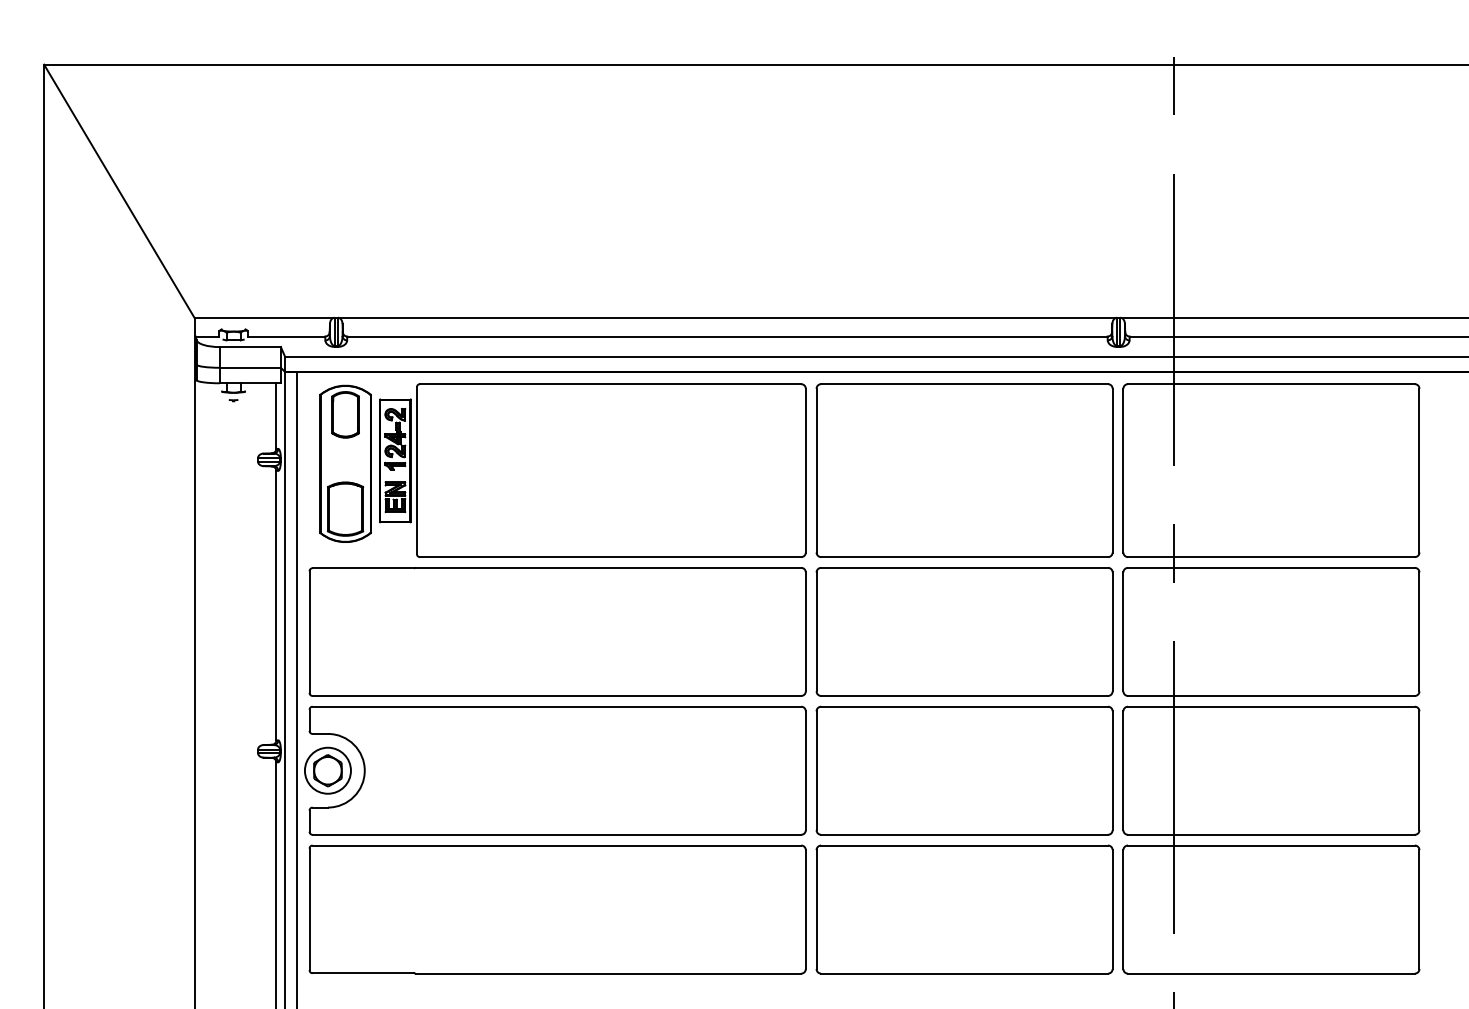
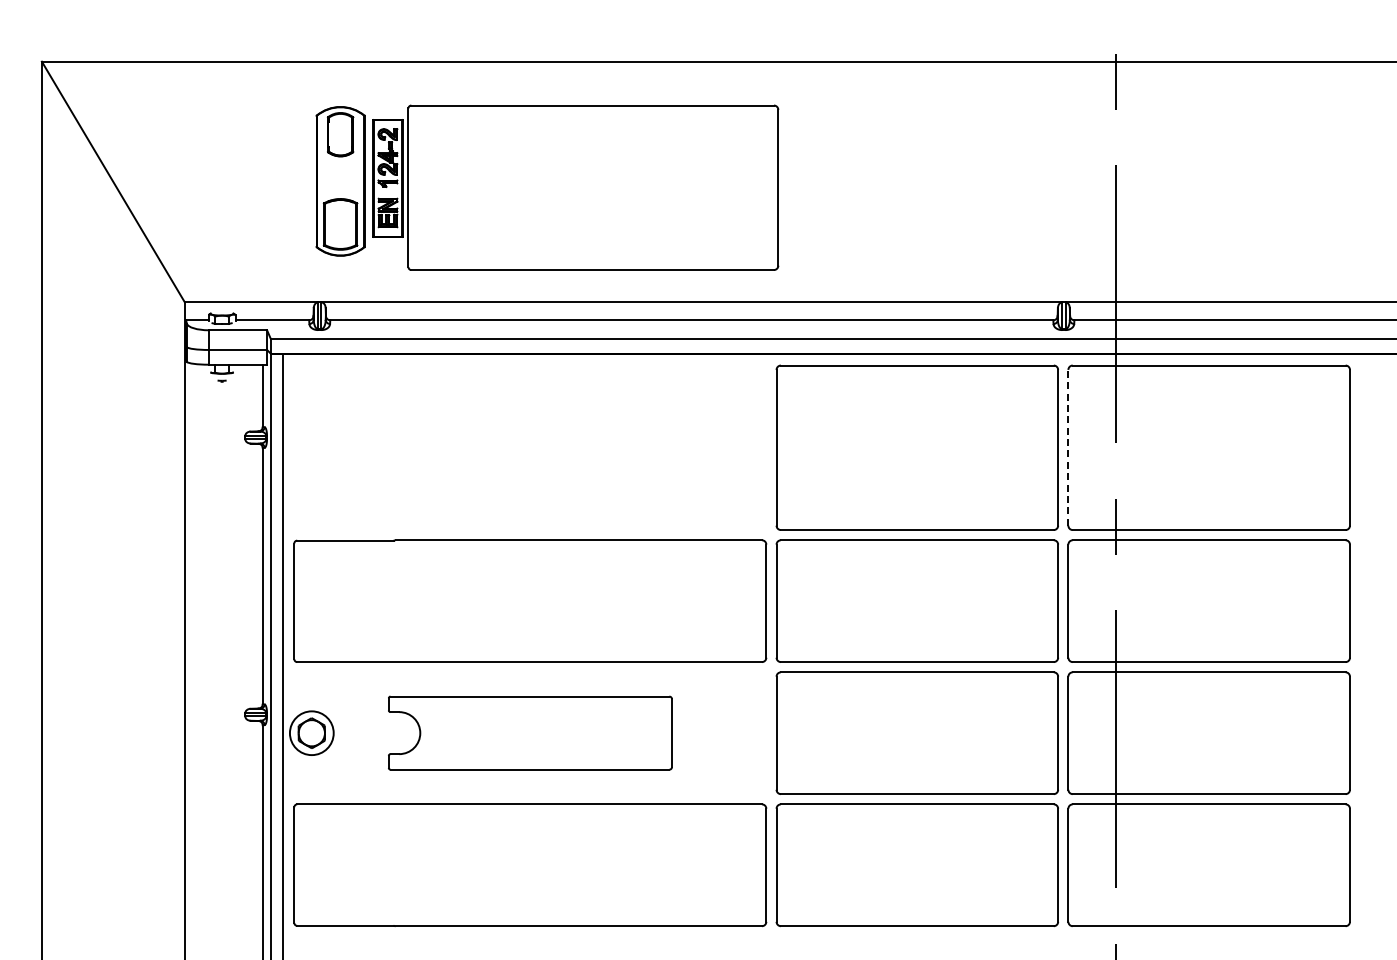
part: (563, 470) -> (547, 187), moved
line: (1123, 470) -> (1068, 447), solid -> dashed
part: (557, 769) -> (530, 732), size x0.6

